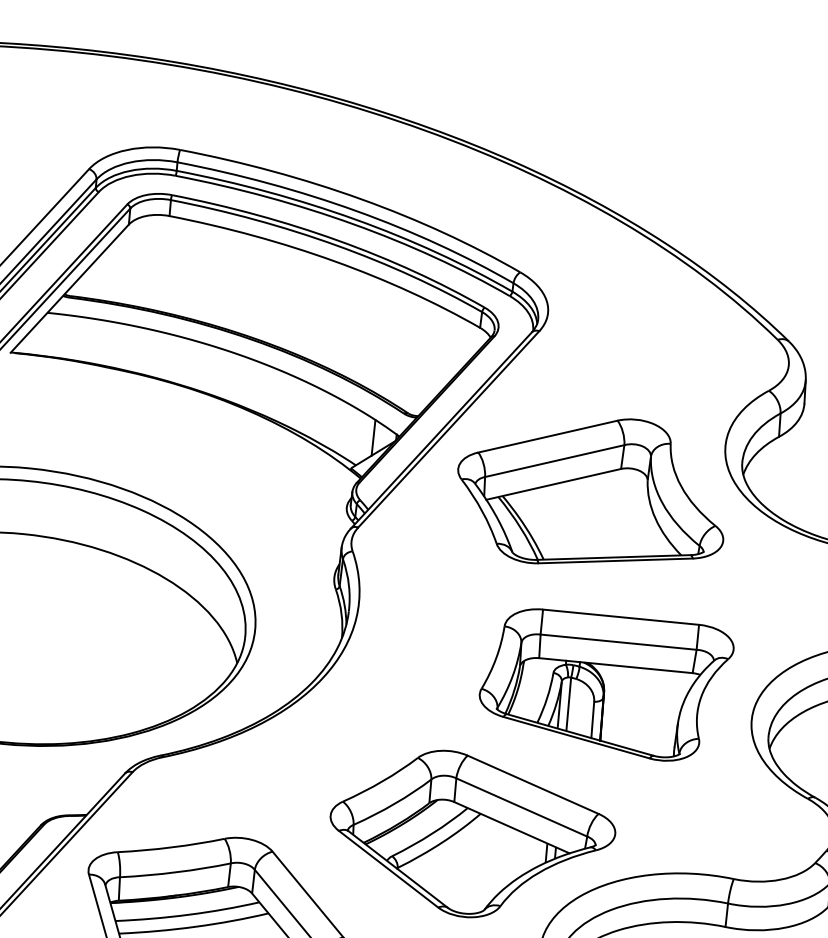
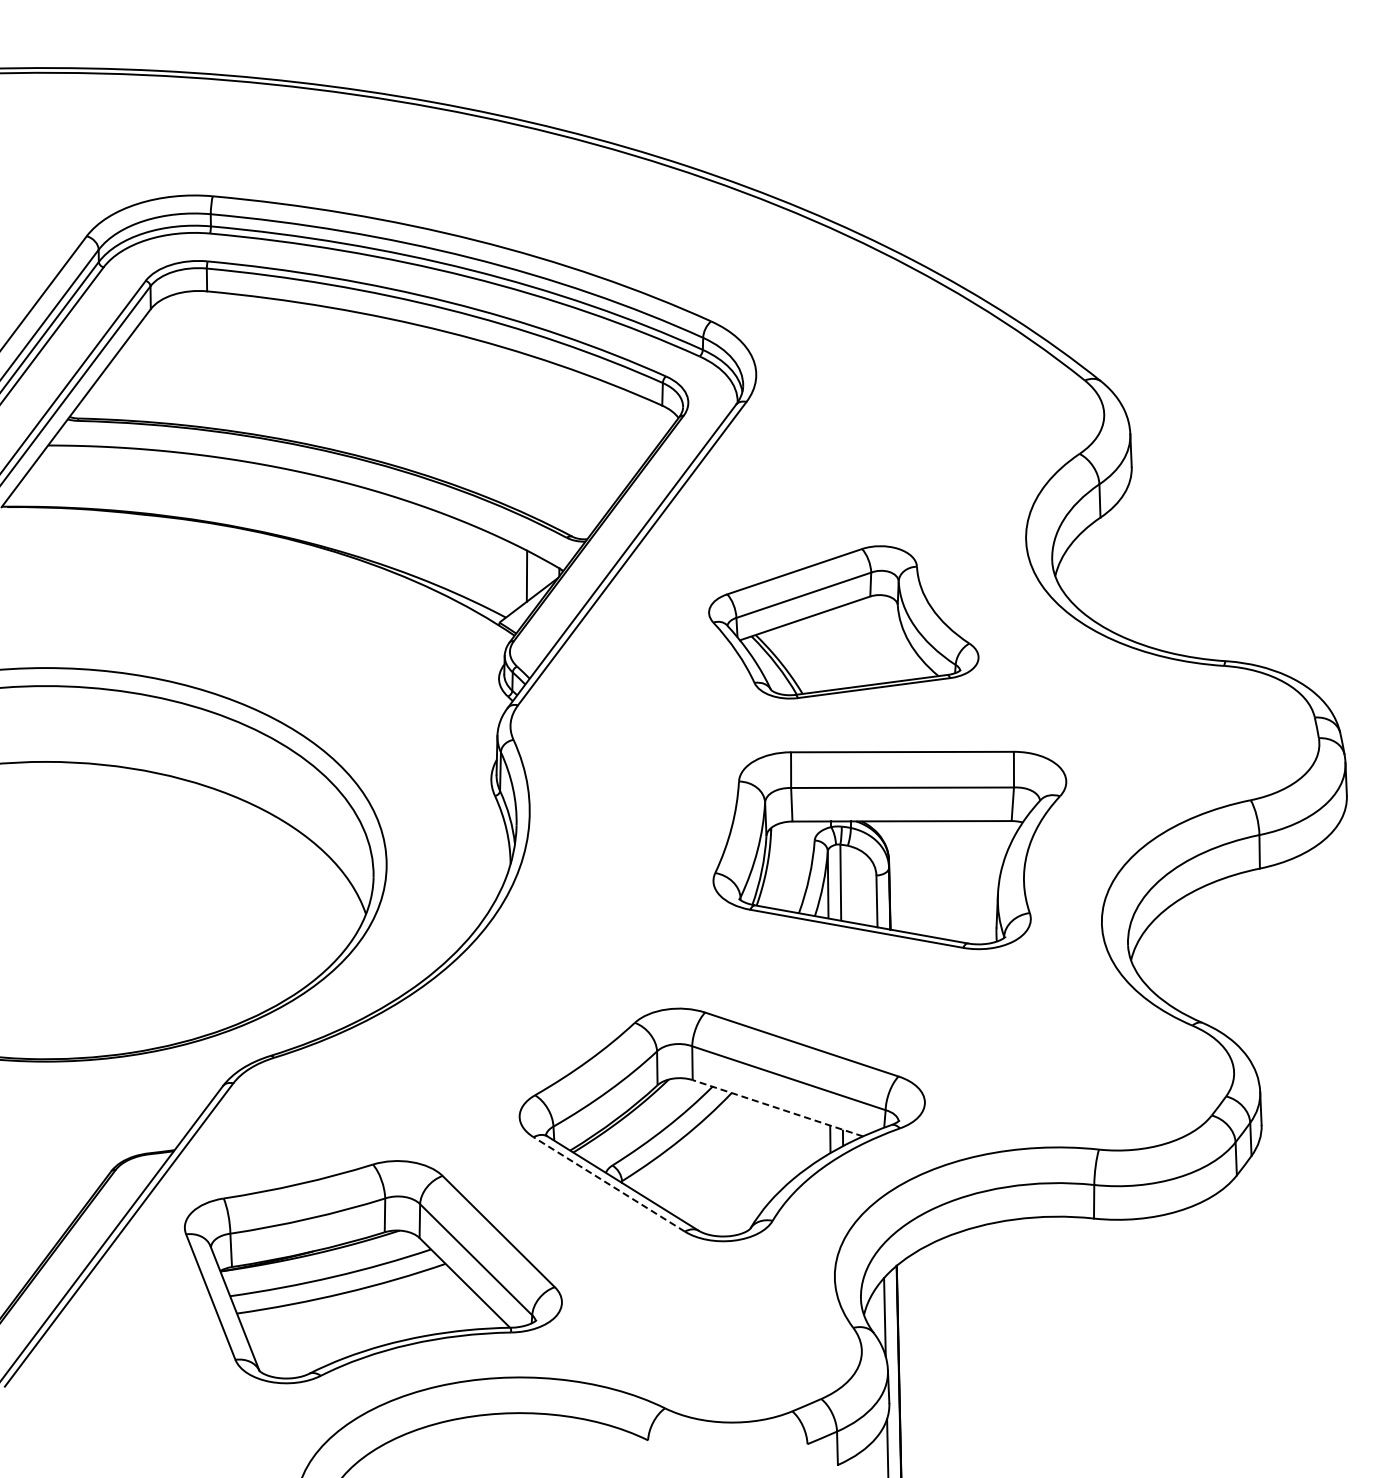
part: (591, 492) -> (843, 622), size x0.7
part: (605, 685) -> (889, 850), moved
line: (511, 827) -> (777, 1108), solid -> dashed
line: (388, 869) -> (608, 1184), solid -> dashed

